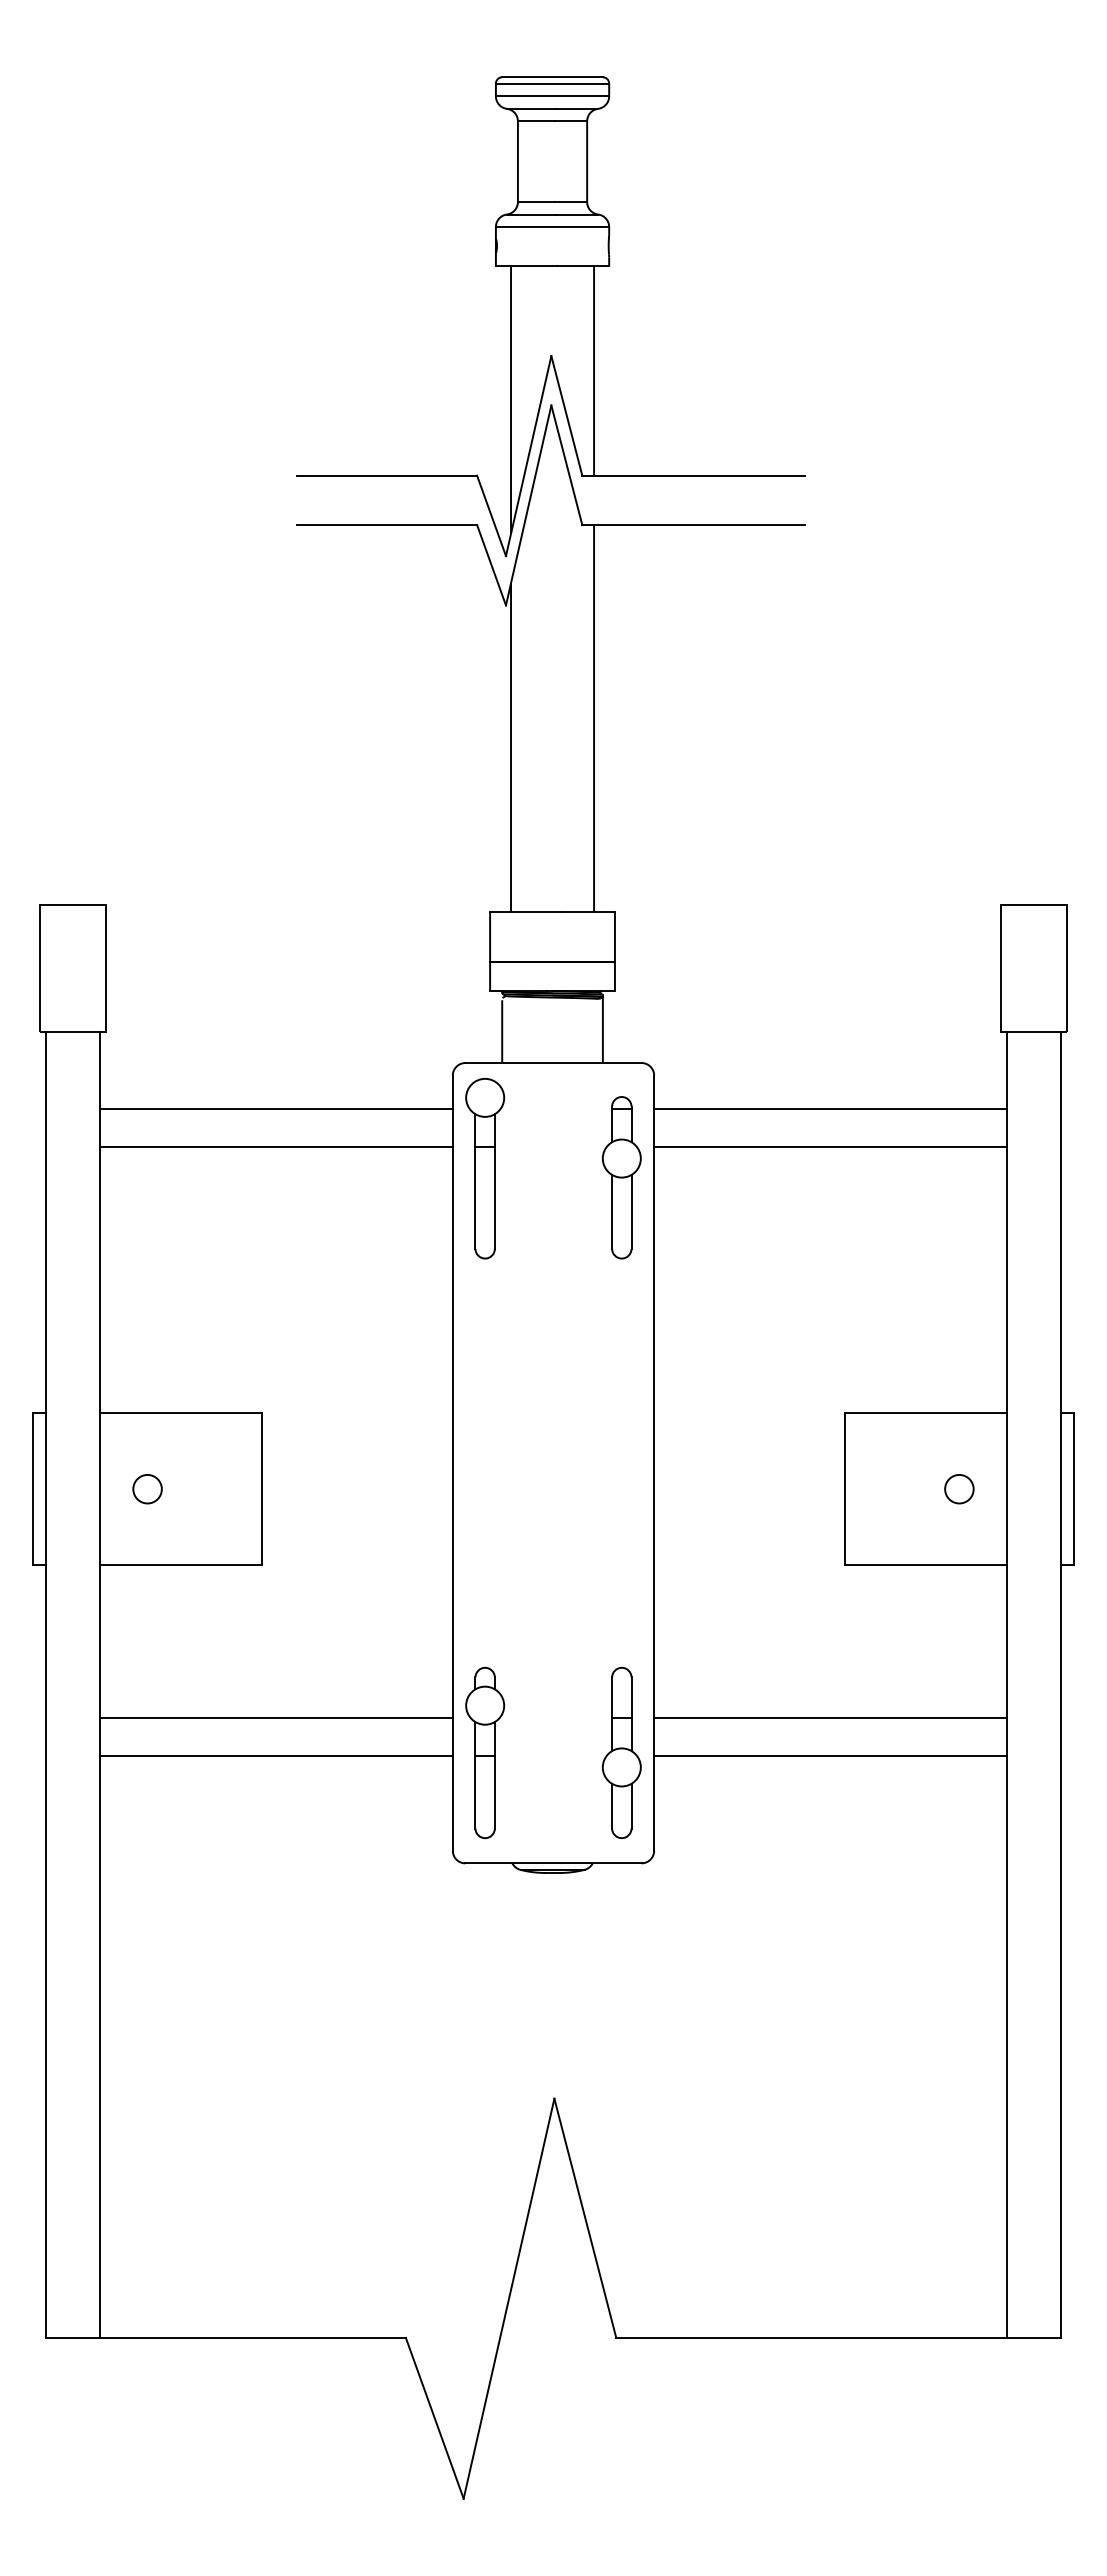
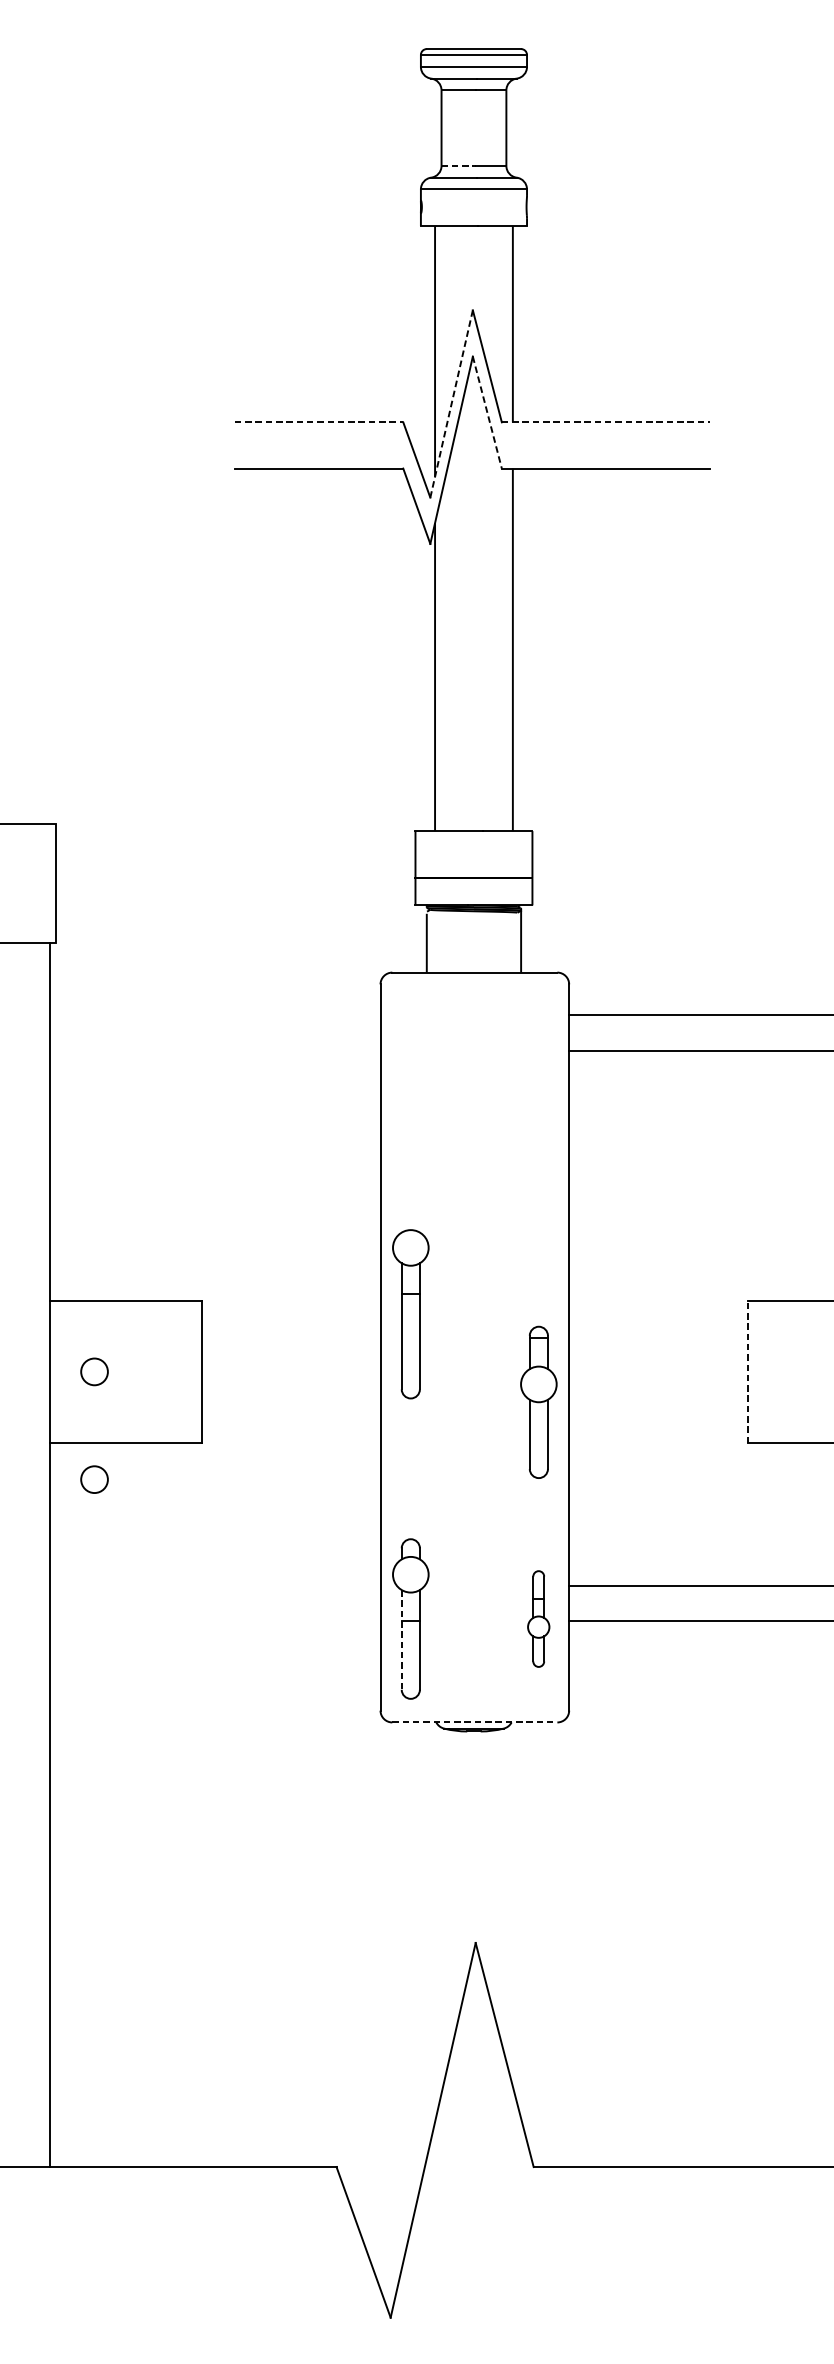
line: (536, 202) -> (458, 166), solid -> dashed
line: (528, 456) -> (451, 404), solid -> dashed
line: (566, 465) -> (487, 412), solid -> dashed
line: (387, 475) -> (319, 422), solid -> dashed
line: (693, 475) -> (606, 422), solid -> dashed
line: (276, 1108) -> (215, 1015), removed
line: (276, 1146) -> (215, 1050), removed
part: (485, 1168) -> (411, 1314), moved
part: (621, 1177) -> (538, 1402), moved
line: (845, 1488) -> (748, 1371), solid -> dashed
circle: (147, 1604) -> (94, 1479), added
line: (276, 1717) -> (215, 1585), removed
part: (621, 1752) -> (538, 1618), size x0.6
line: (276, 1755) -> (215, 1621), removed
line: (475, 1775) -> (401, 1640), solid -> dashed
line: (553, 1863) -> (474, 1722), solid -> dashed

